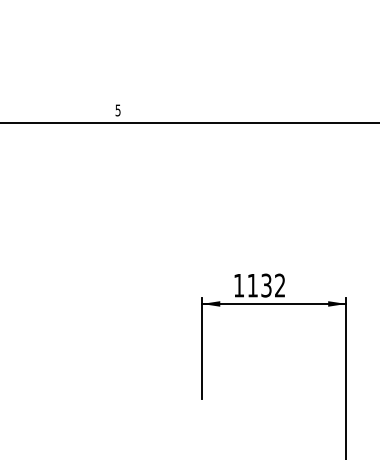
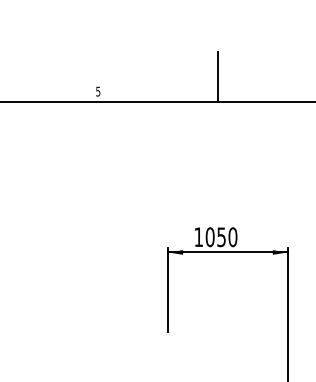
line: (262, 93) -> (218, 77), added
text: (266, 285) -> (221, 237), 1132 -> 1050

